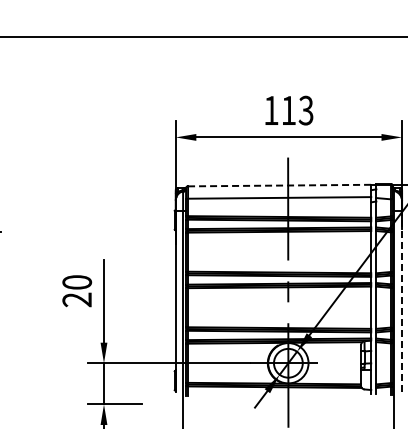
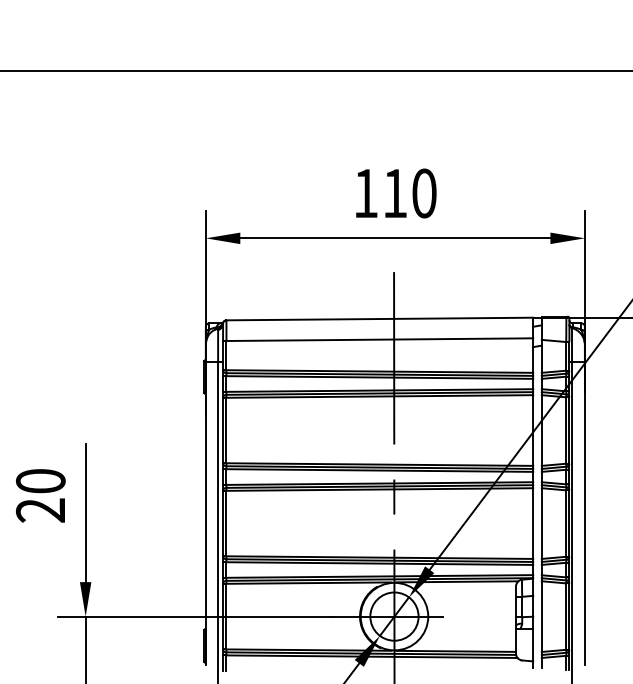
text: (305, 110) -> (423, 193), 113 -> 110
line: (279, 185) -> (379, 318), dashed -> solid
line: (402, 301) -> (585, 513), dashed -> solid

